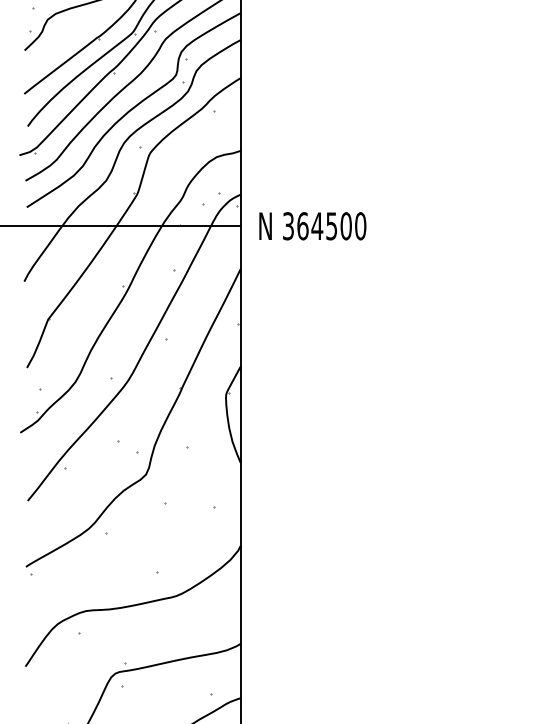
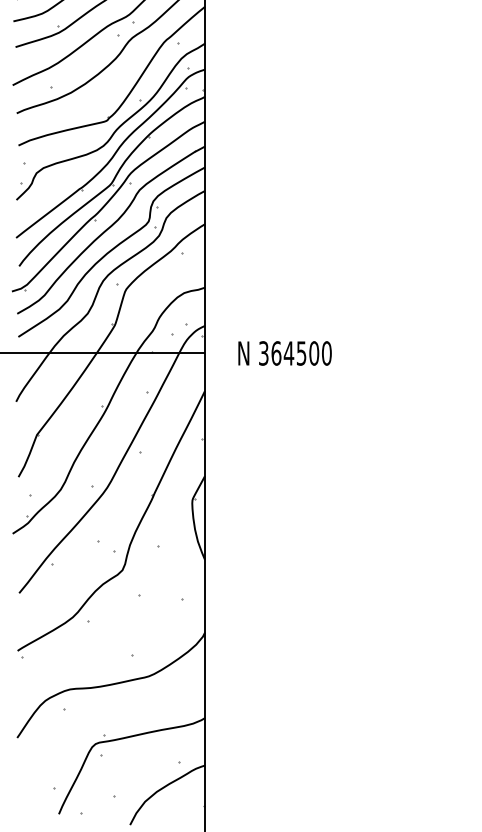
text: (312, 226) -> (284, 353), moved

